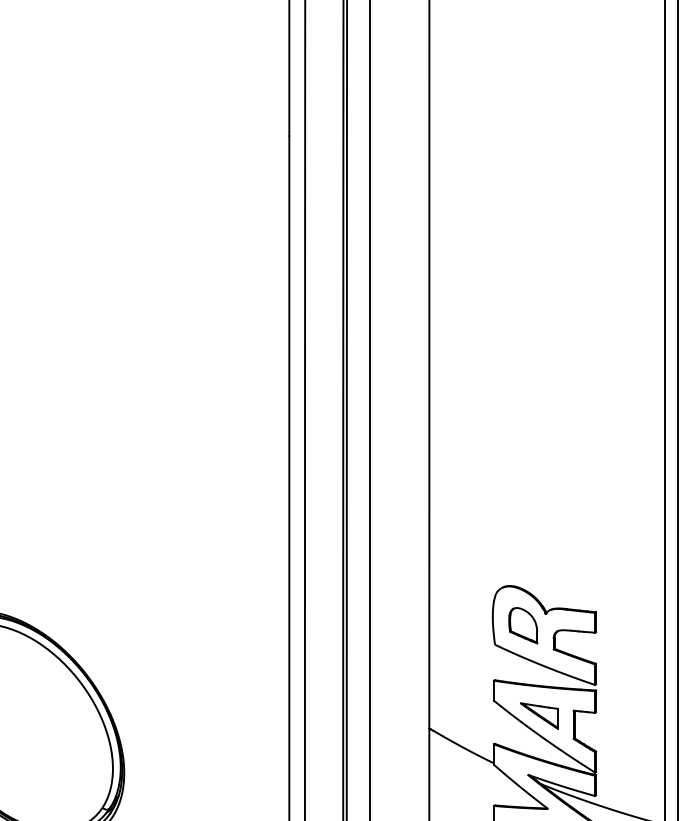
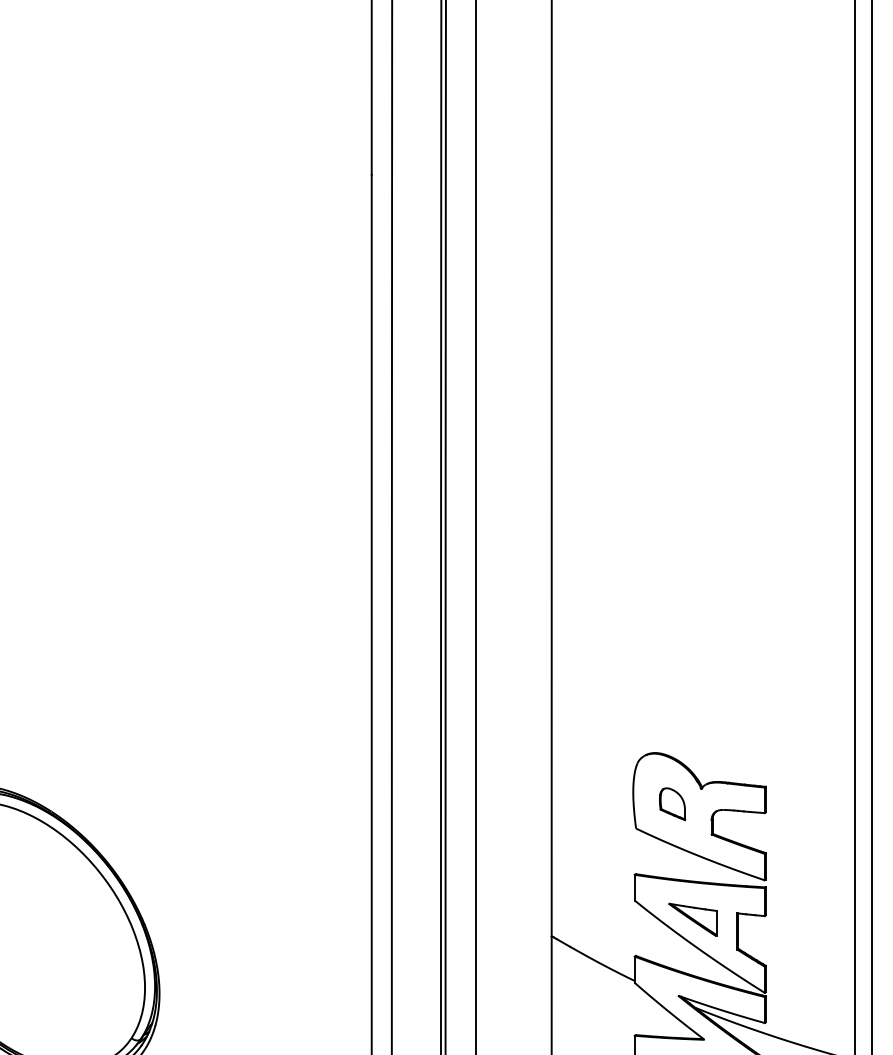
part: (523, 625) -> (672, 803), size x0.7

